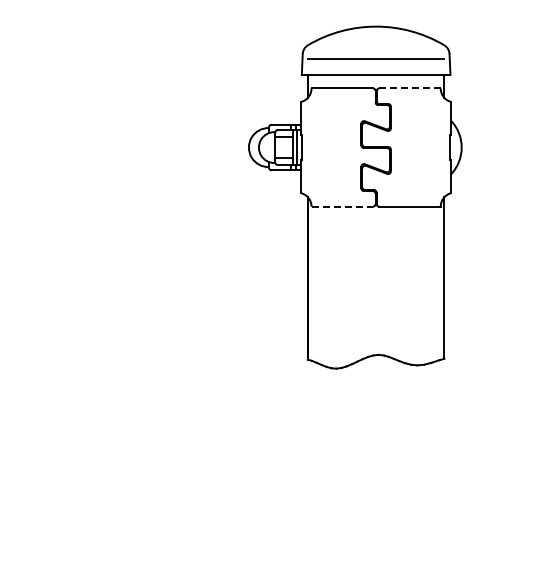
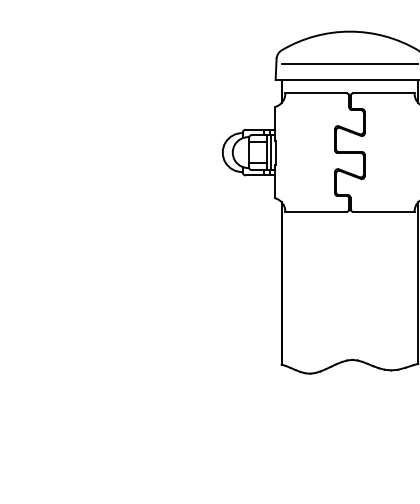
line: (410, 88) -> (384, 93), dashed -> solid
line: (342, 206) -> (316, 211), dashed -> solid

